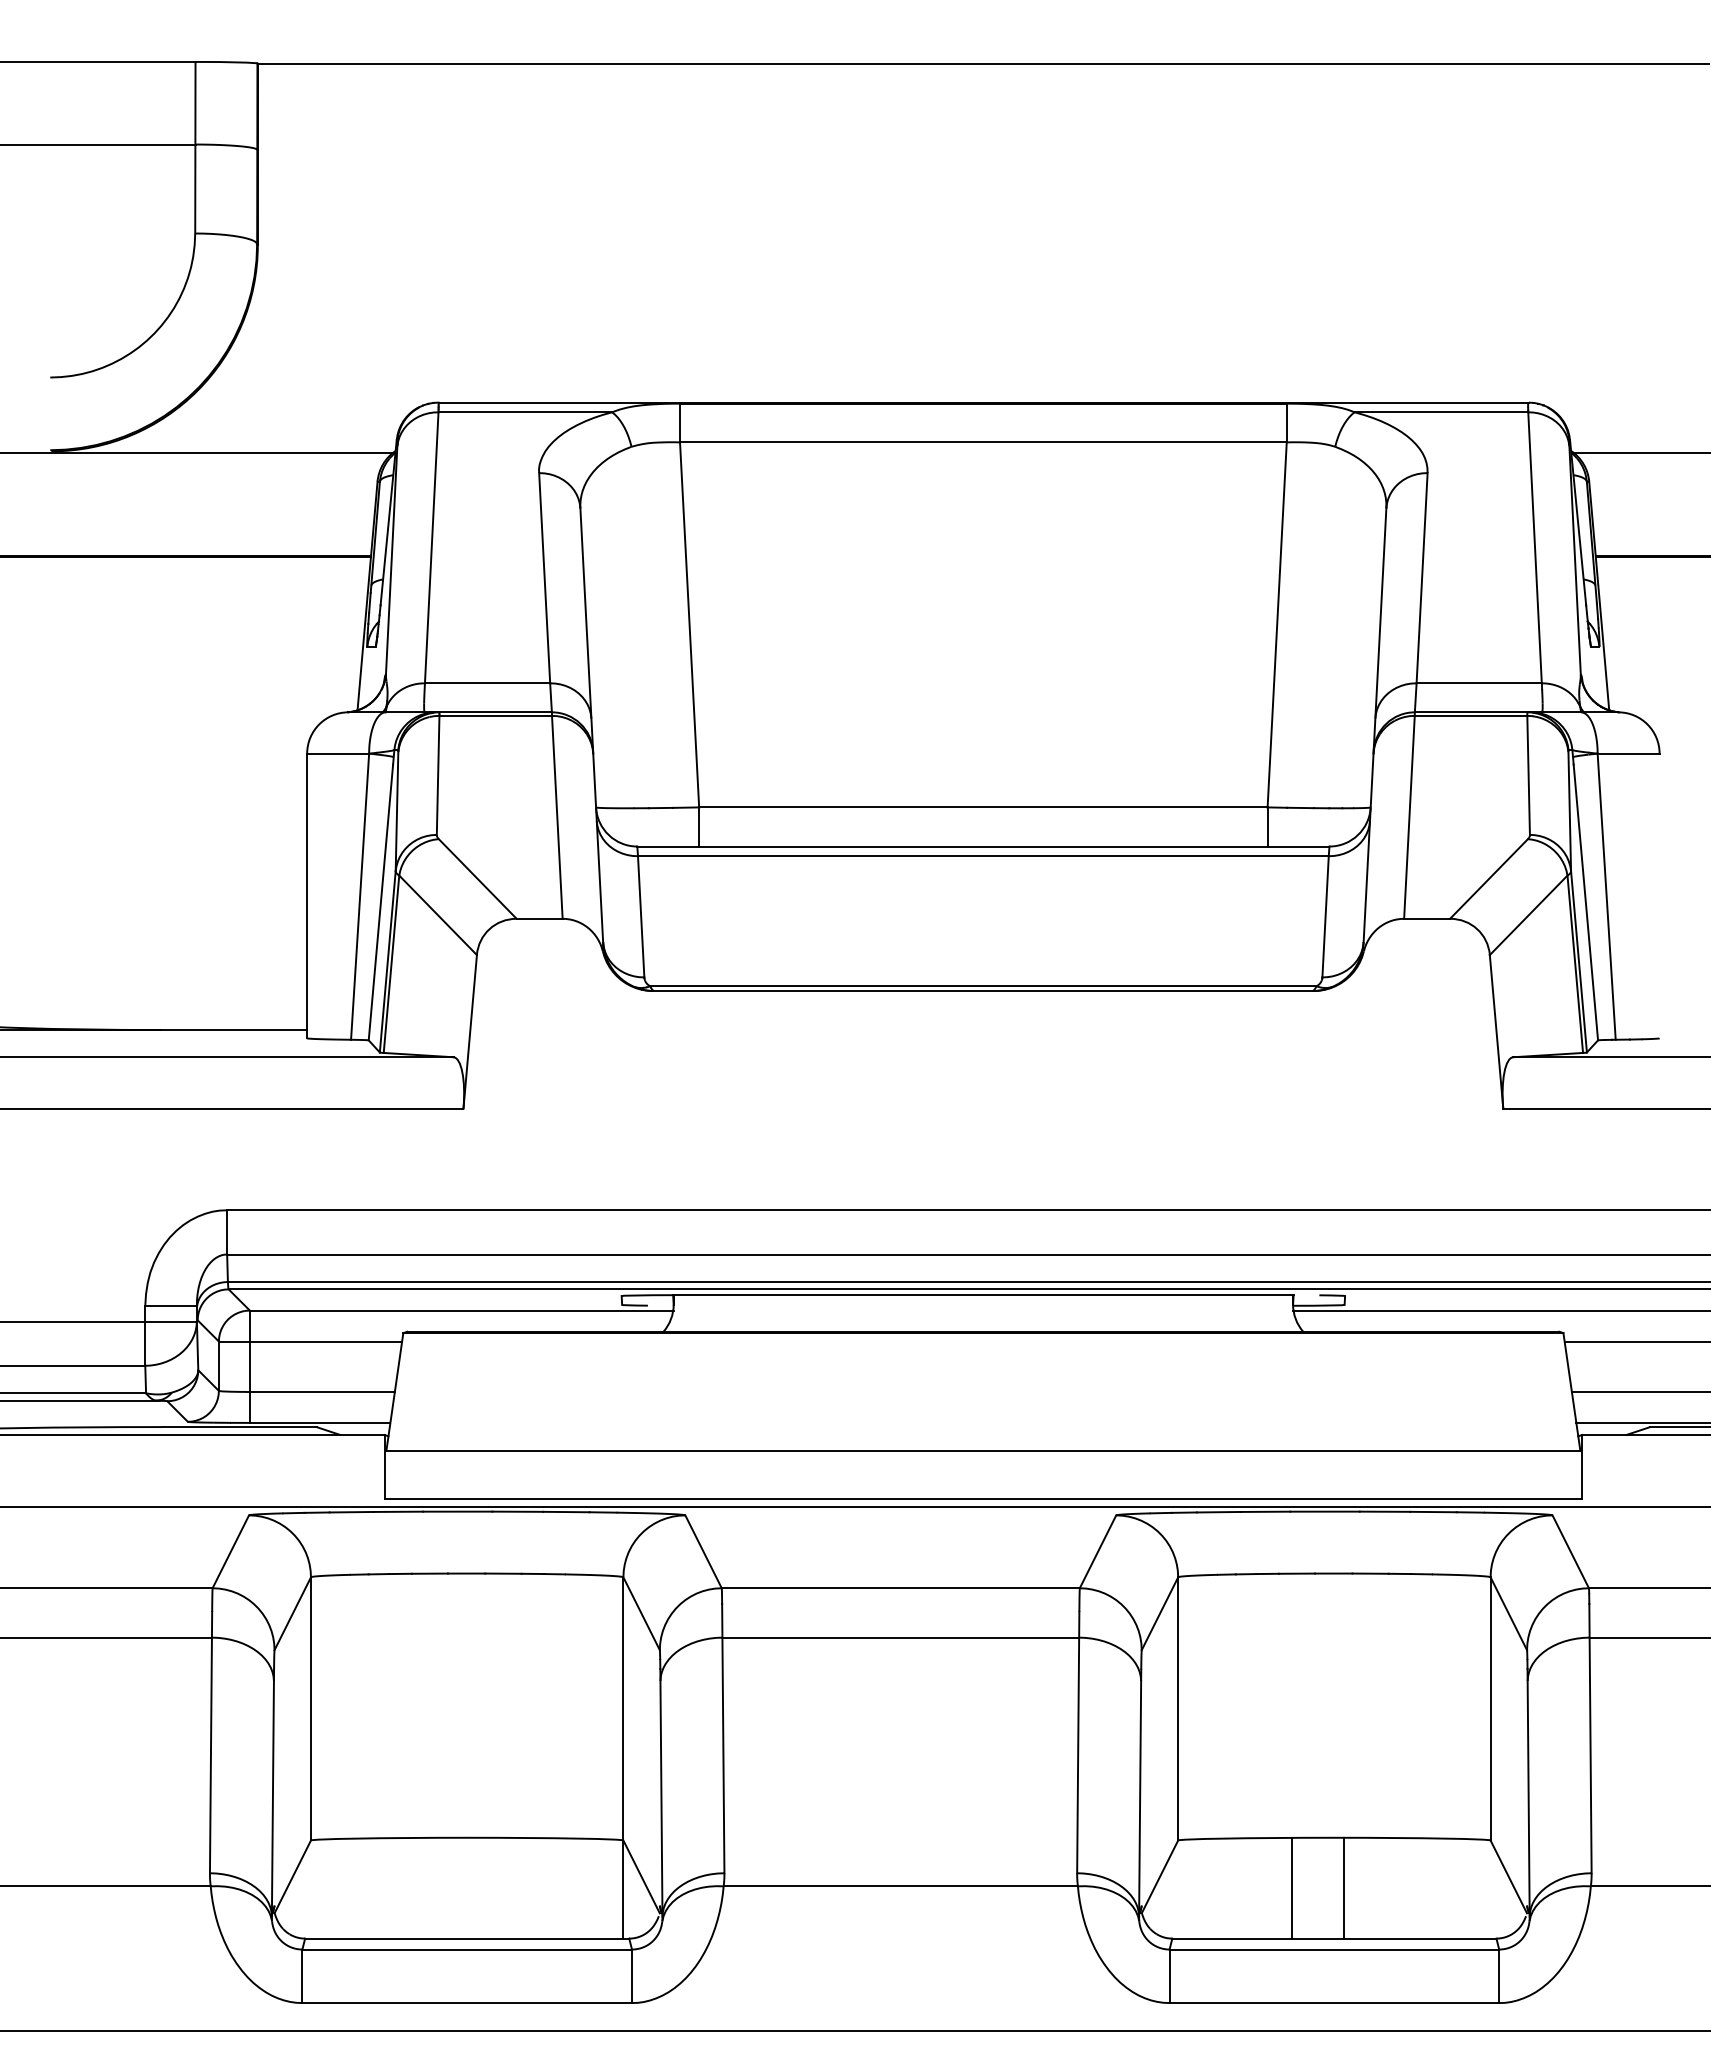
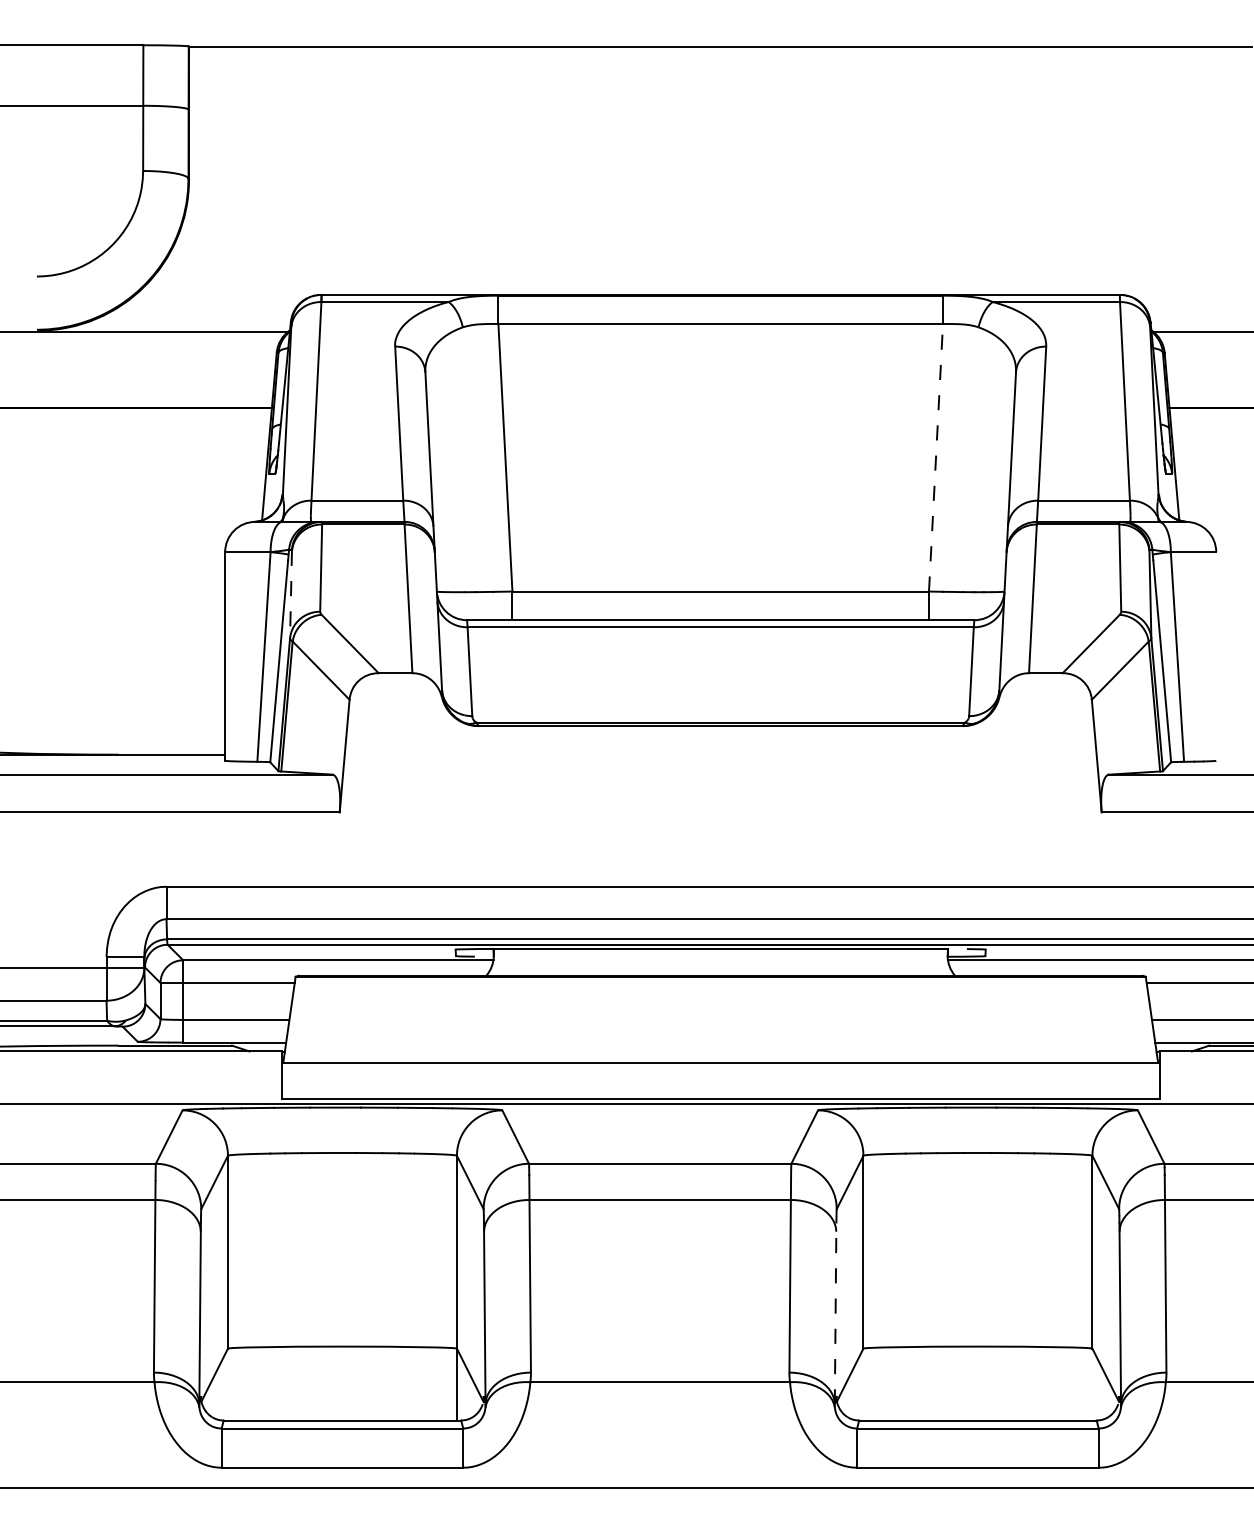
line: (1277, 624) -> (936, 457), solid -> dashed
line: (397, 811) -> (291, 594), solid -> dashed
line: (1140, 1792) -> (835, 1313), solid -> dashed
line: (1292, 1887) -> (947, 1383), removed
line: (1343, 1887) -> (984, 1383), removed

